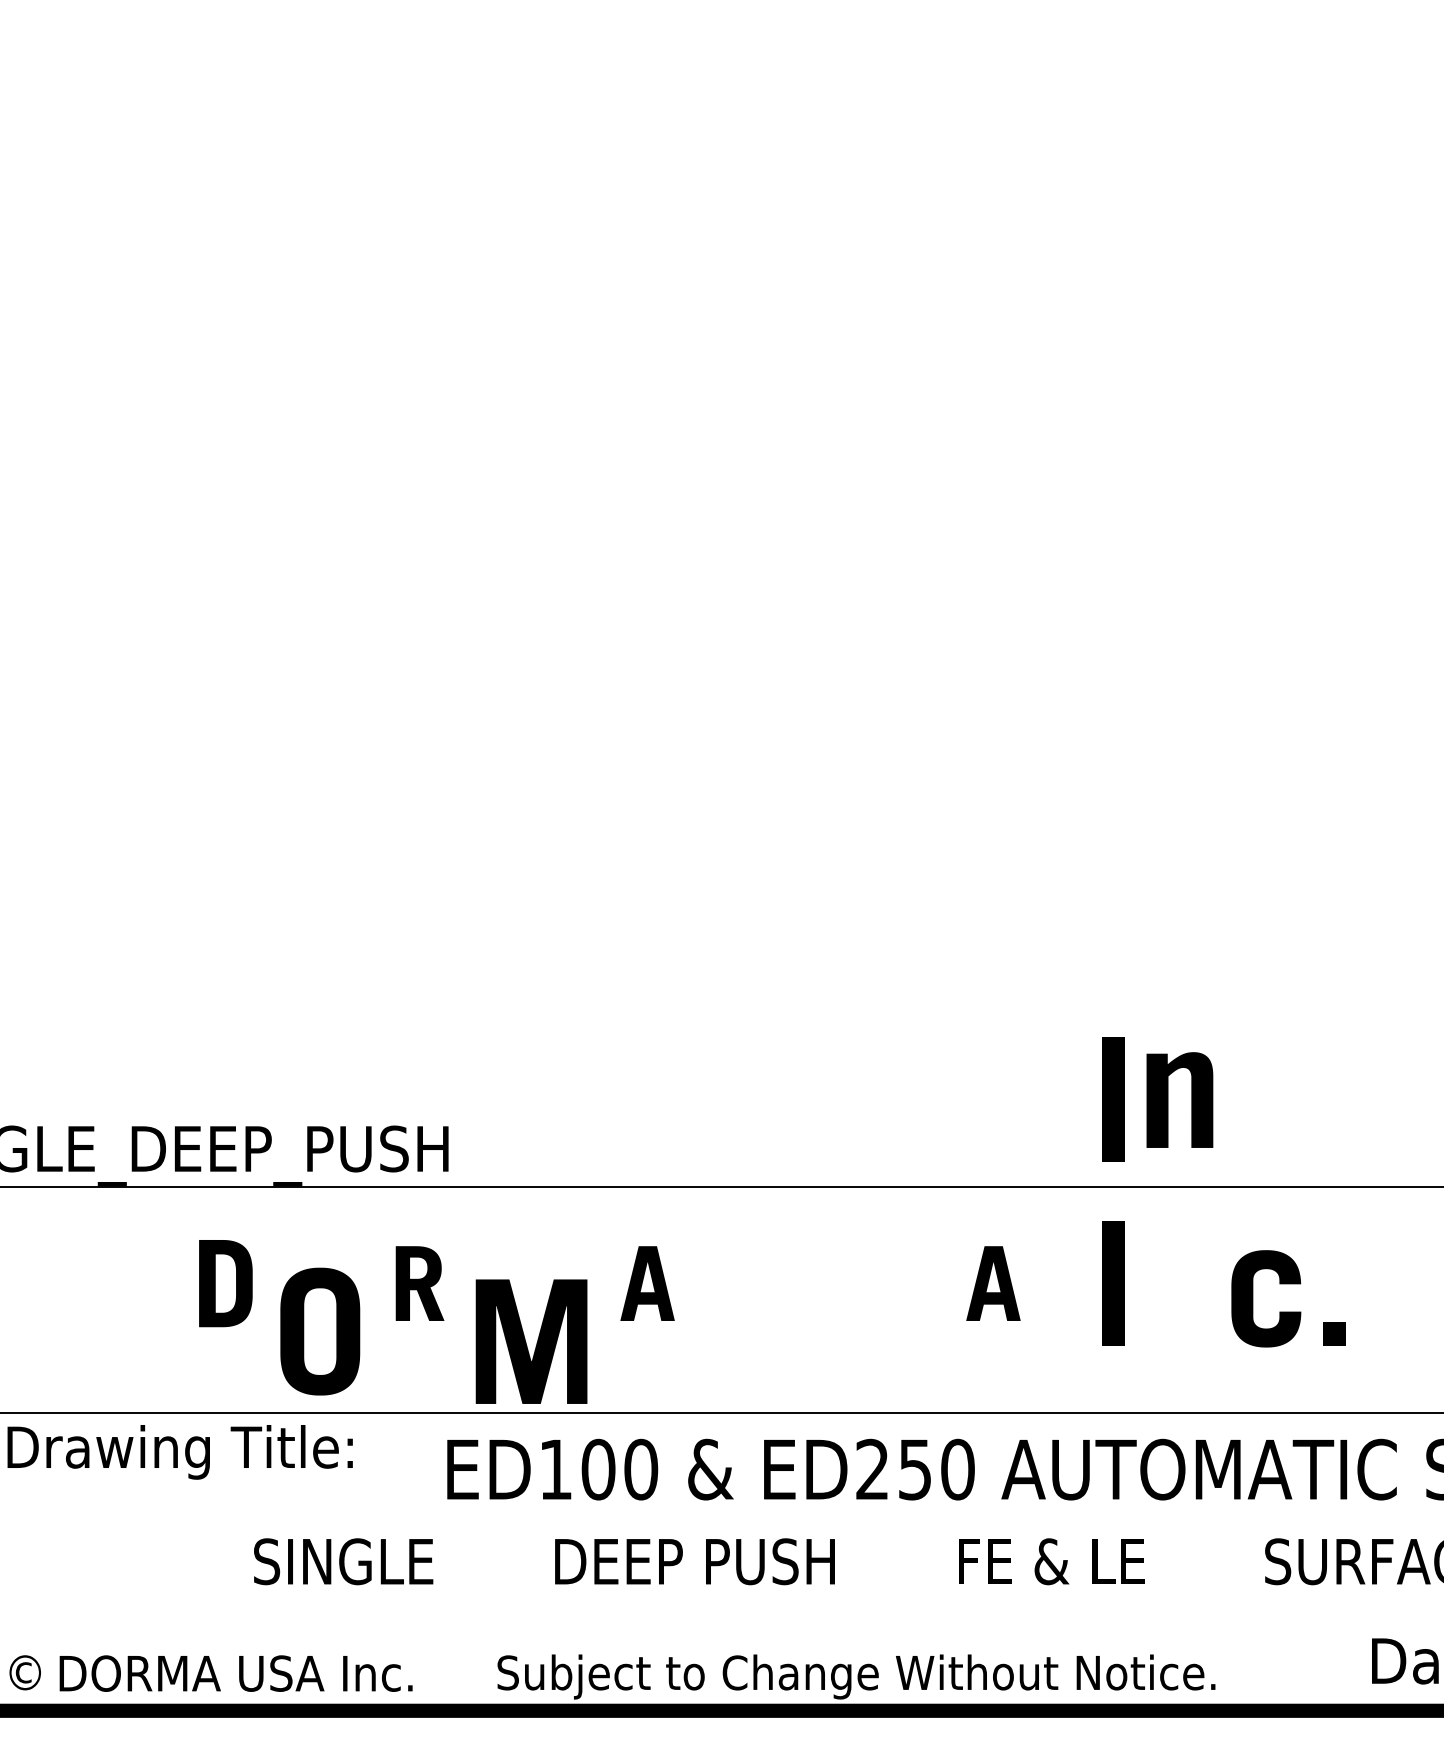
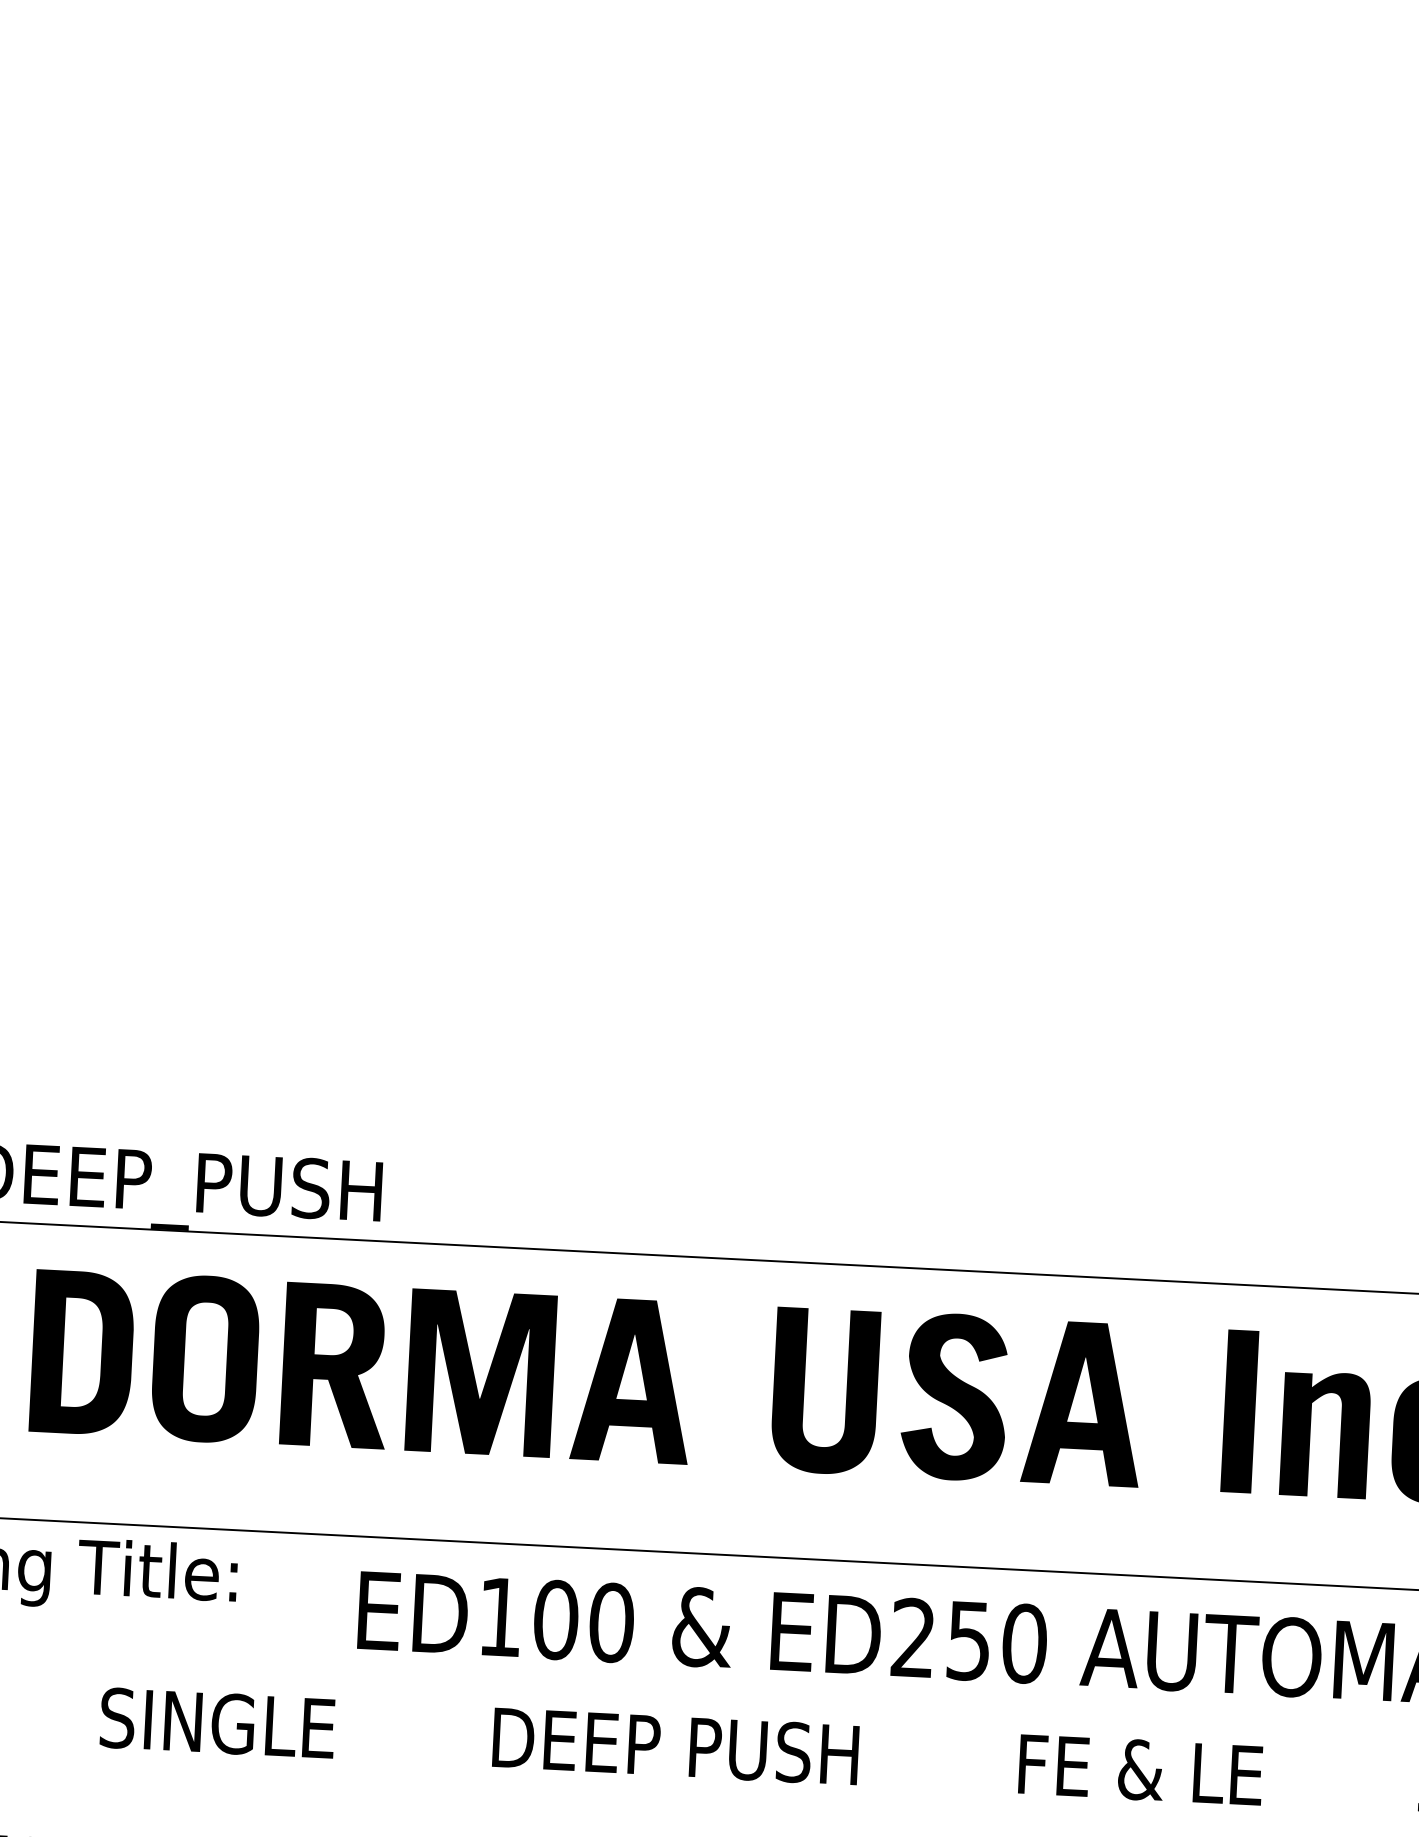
part: (1113, 1099) -> (1251, 1171), removed
part: (1168, 1099) -> (1310, 1433), moved
part: (225, 1283) -> (82, 1352), size x1.43
part: (419, 1283) -> (334, 1365), size x1.67
part: (647, 1283) -> (632, 1380), size x1.67
fill: (894, 1283) -> (954, 1396), added
part: (993, 1283) -> (1083, 1403), size x1.67
fill: (795, 1284) -> (825, 1391), added
part: (320, 1331) -> (205, 1358), moved
part: (531, 1341) -> (480, 1372), moved

